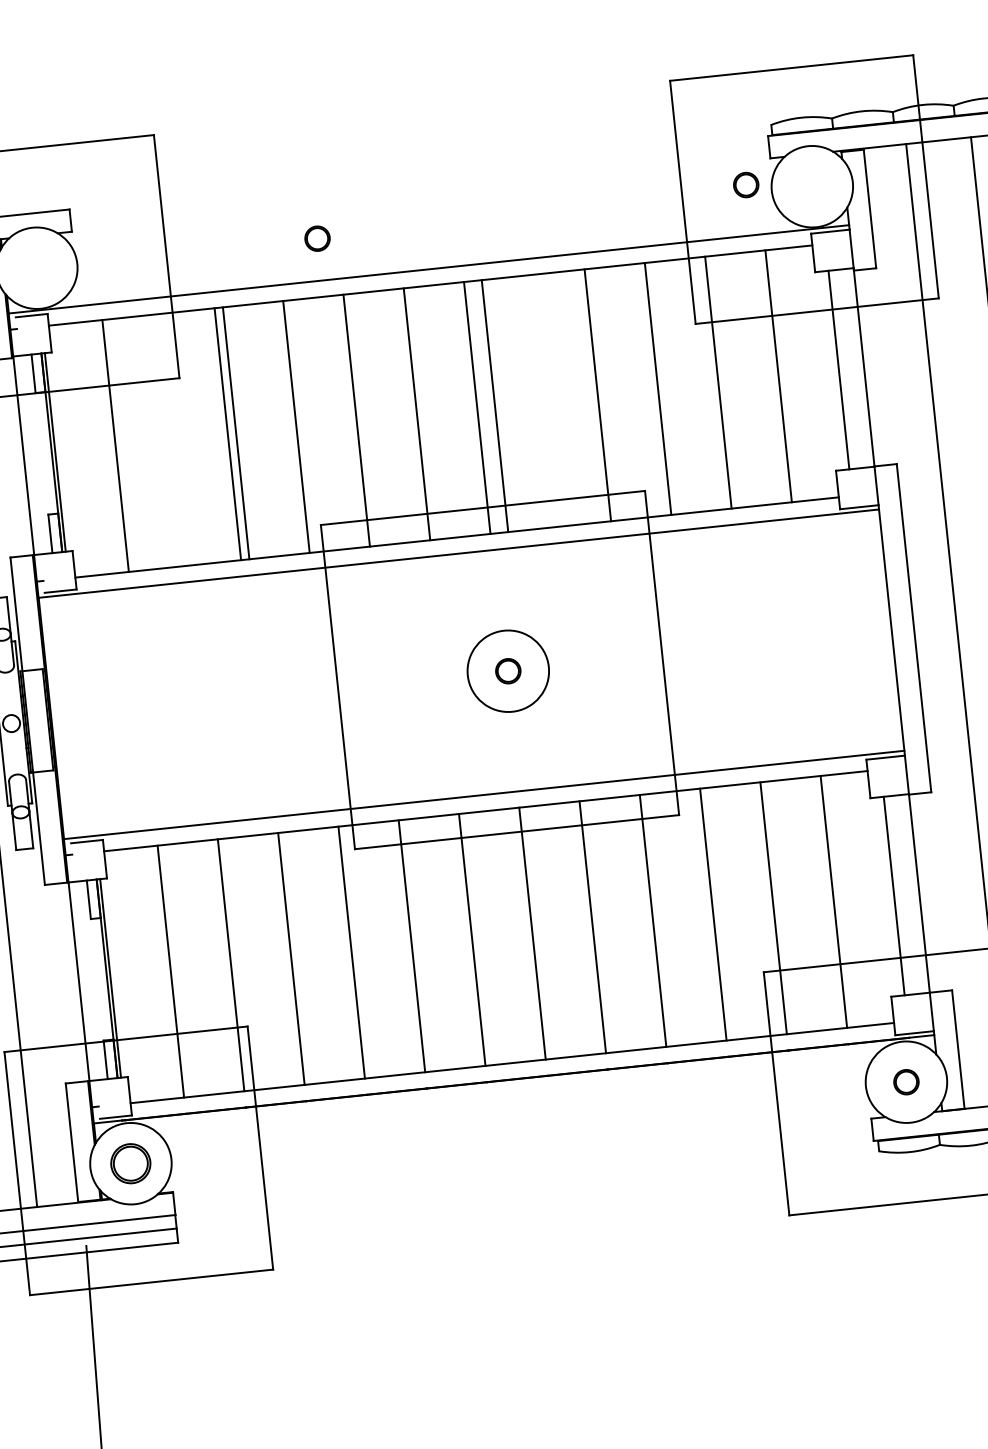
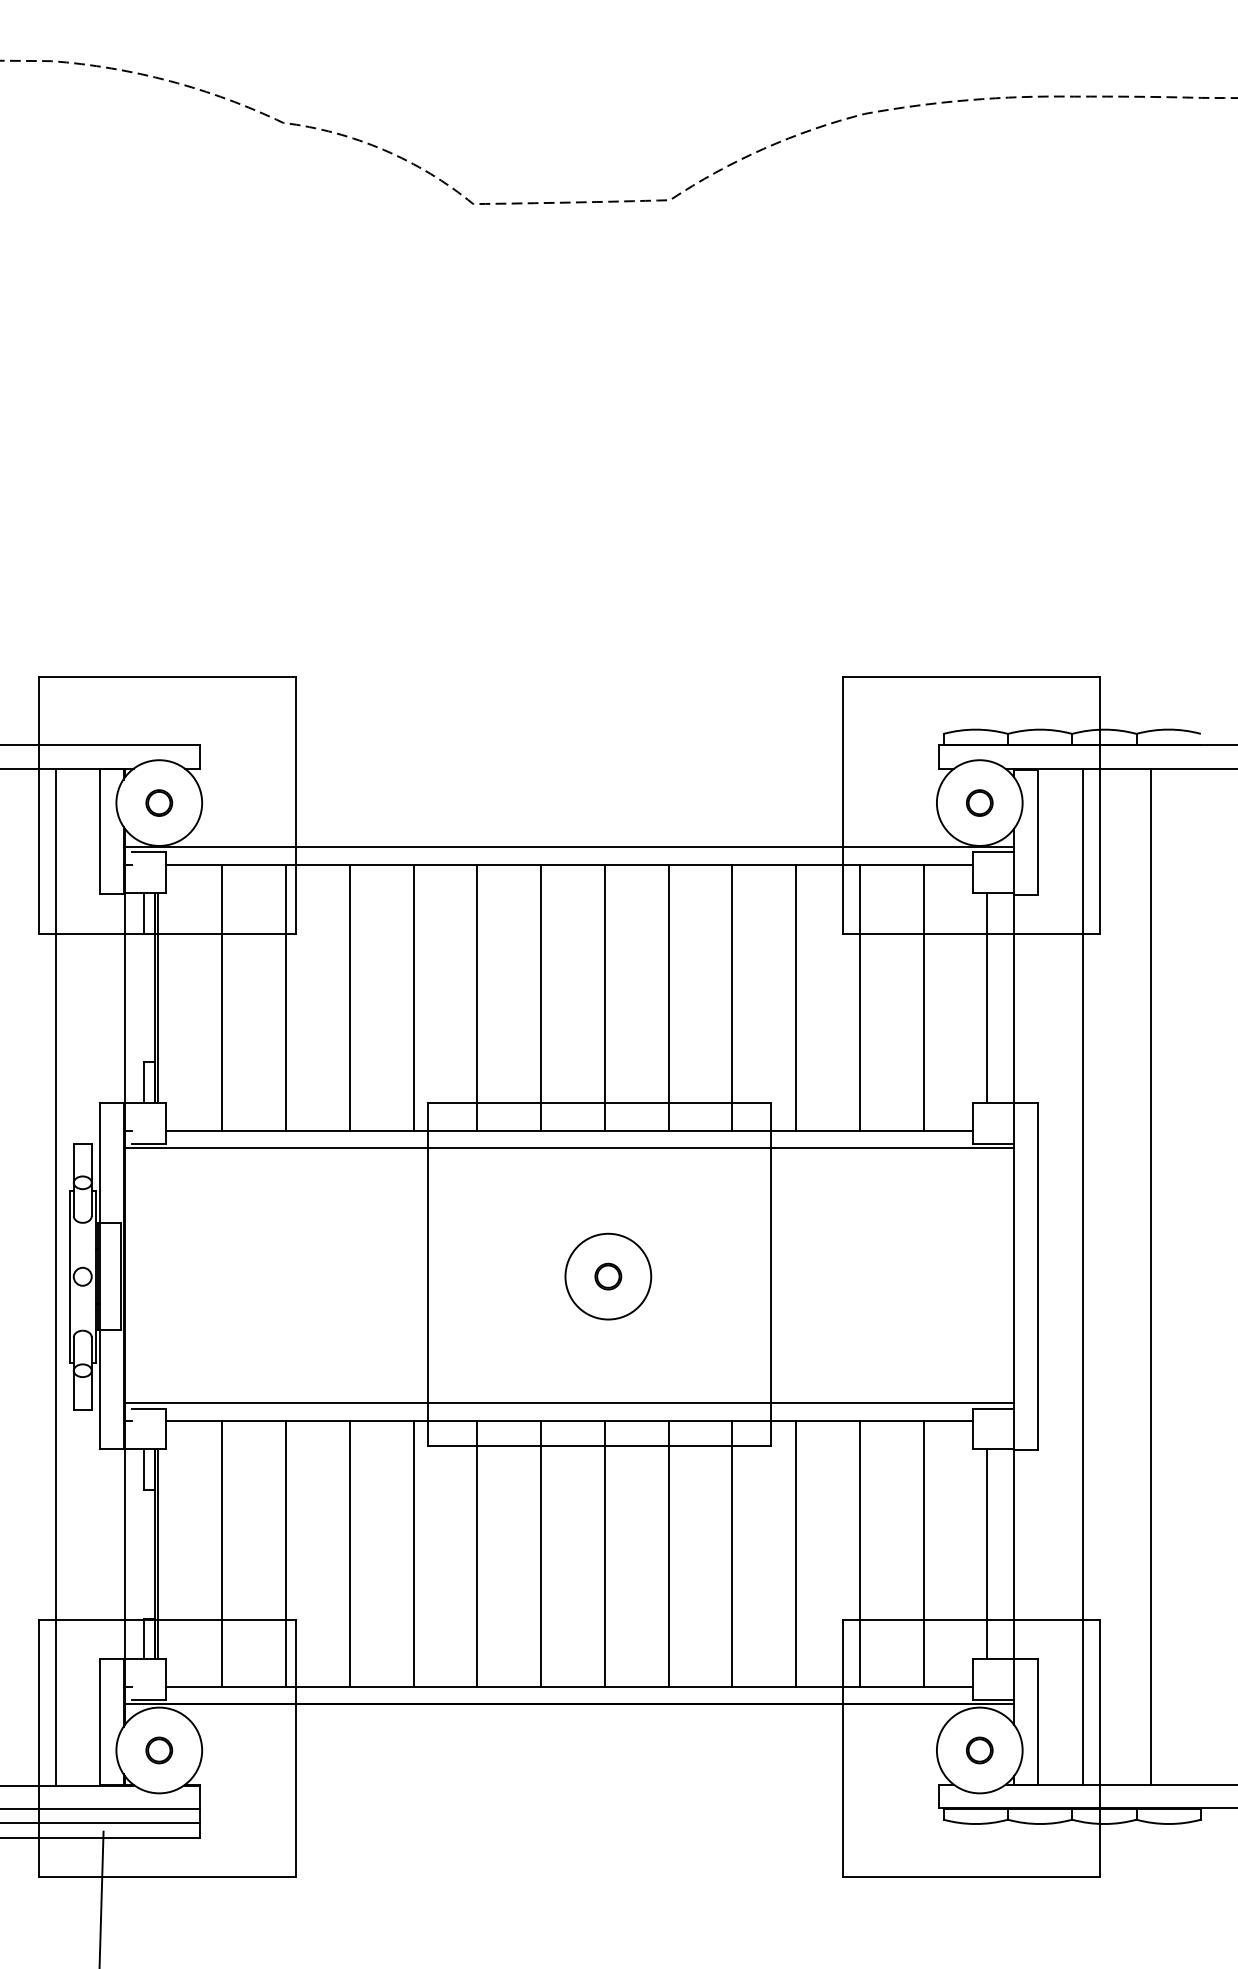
part: (745, 184) -> (979, 802), moved
part: (317, 238) -> (159, 802), moved
line: (494, 405) -> (668, 997), moved
line: (227, 433) -> (285, 997), moved
part: (131, 1163) -> (159, 1750), size x0.62

